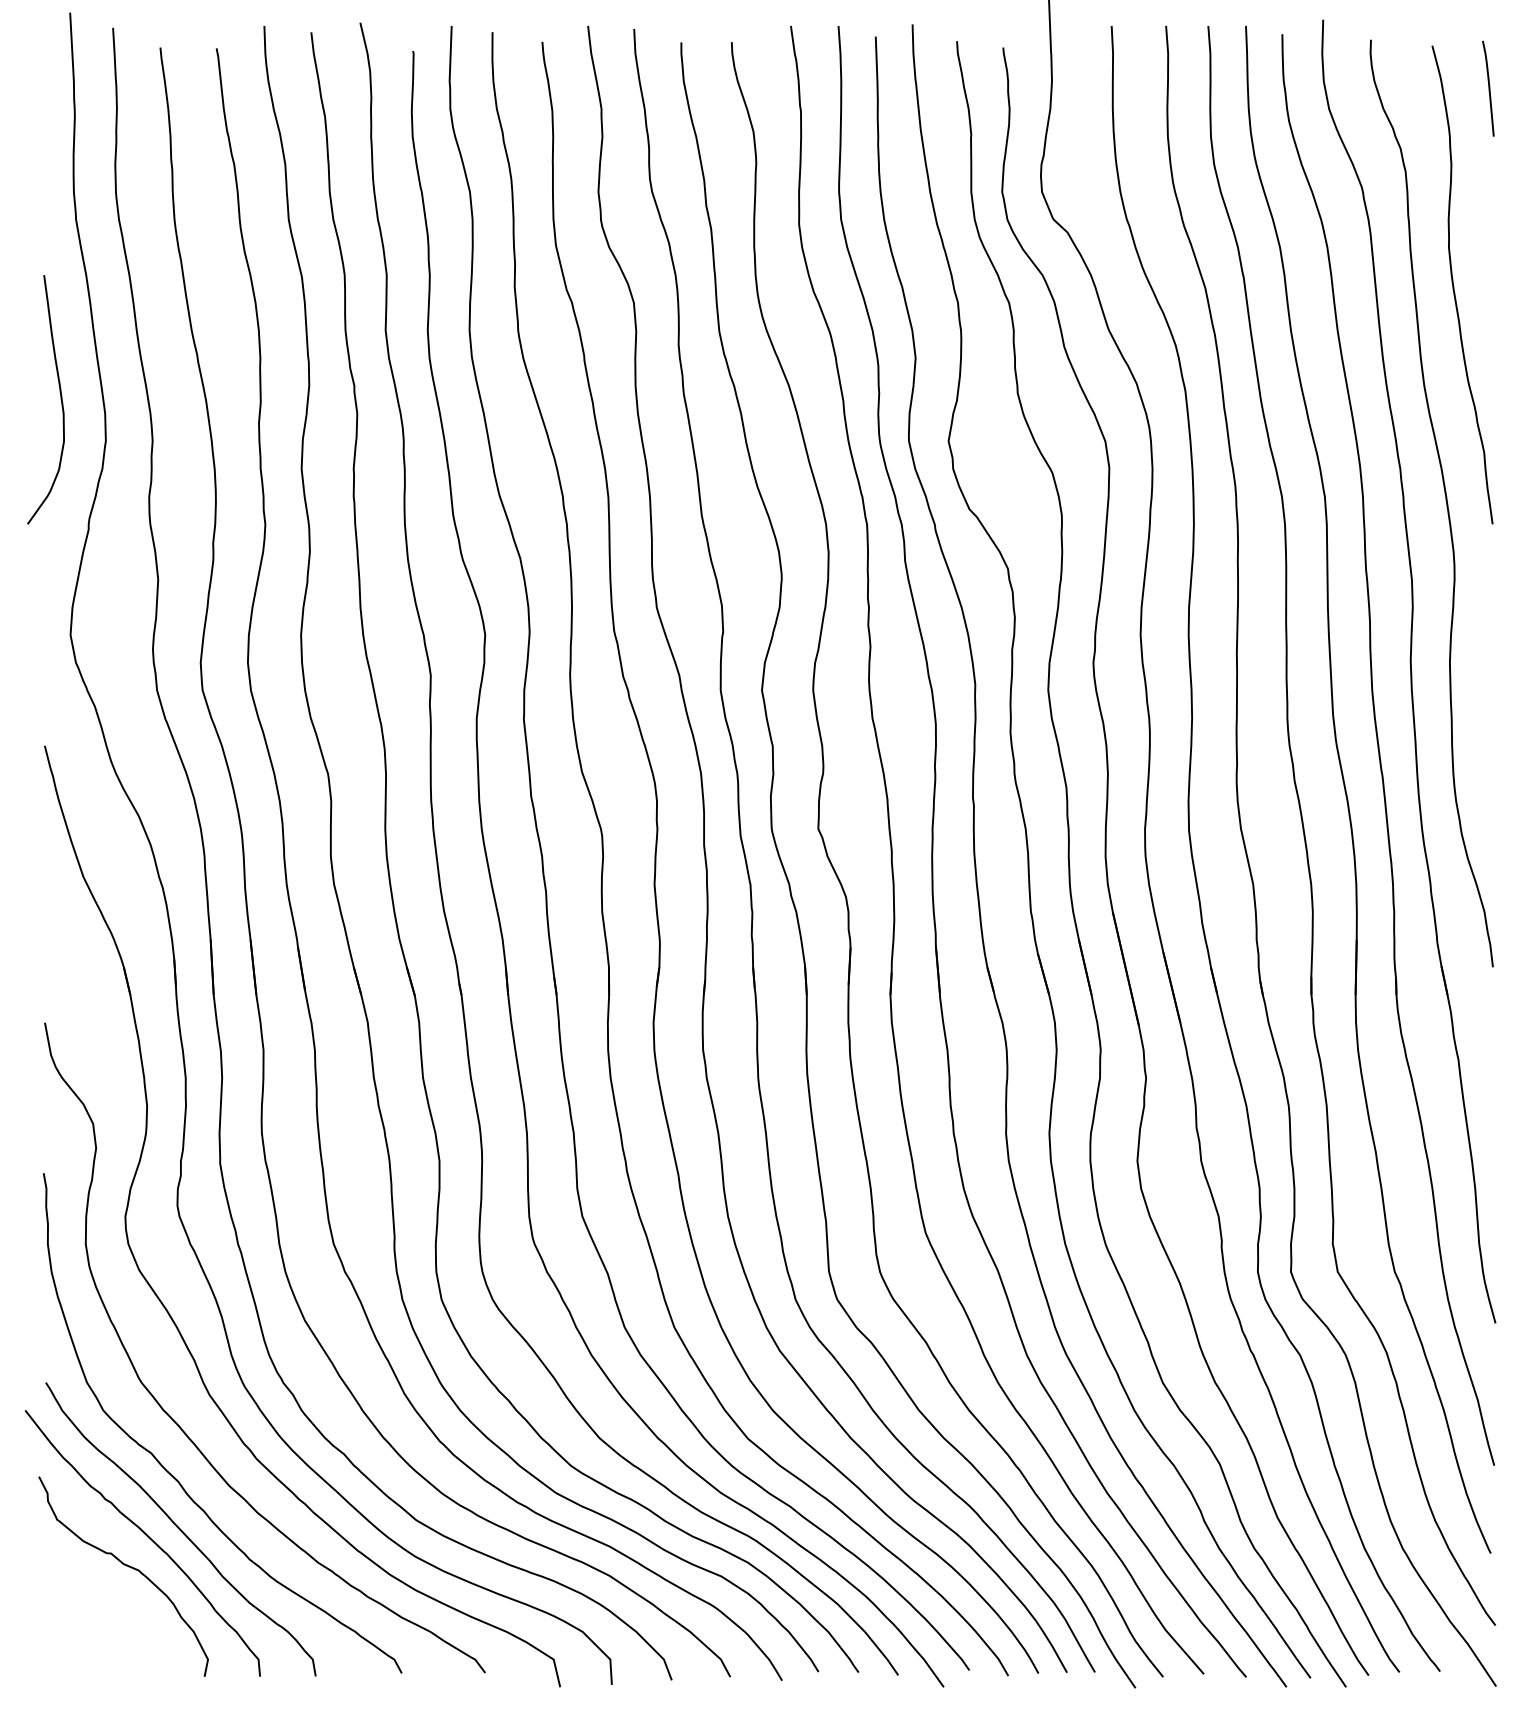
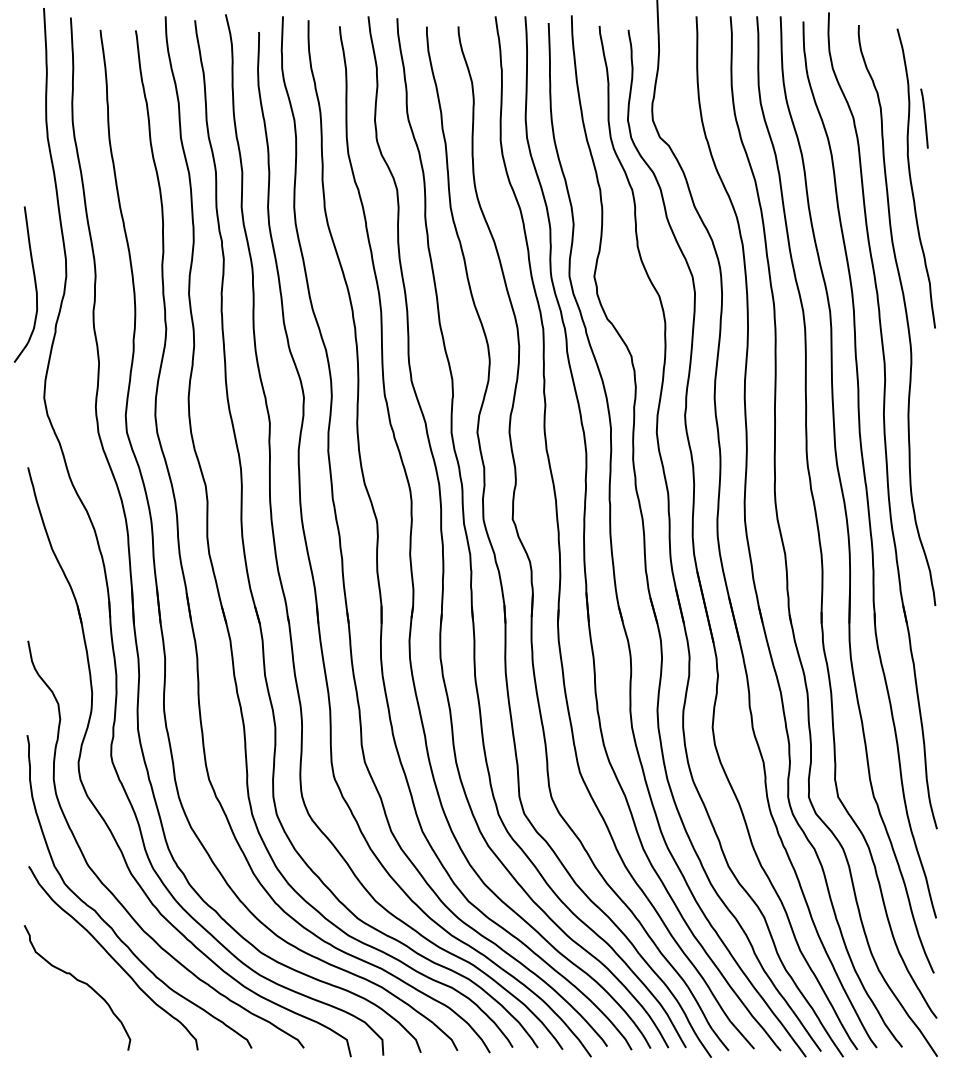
line: (1488, 88) -> (924, 118), moved
curve: (59, 399) -> (34, 284), moved
curve: (147, 1537) -> (92, 963), removed

